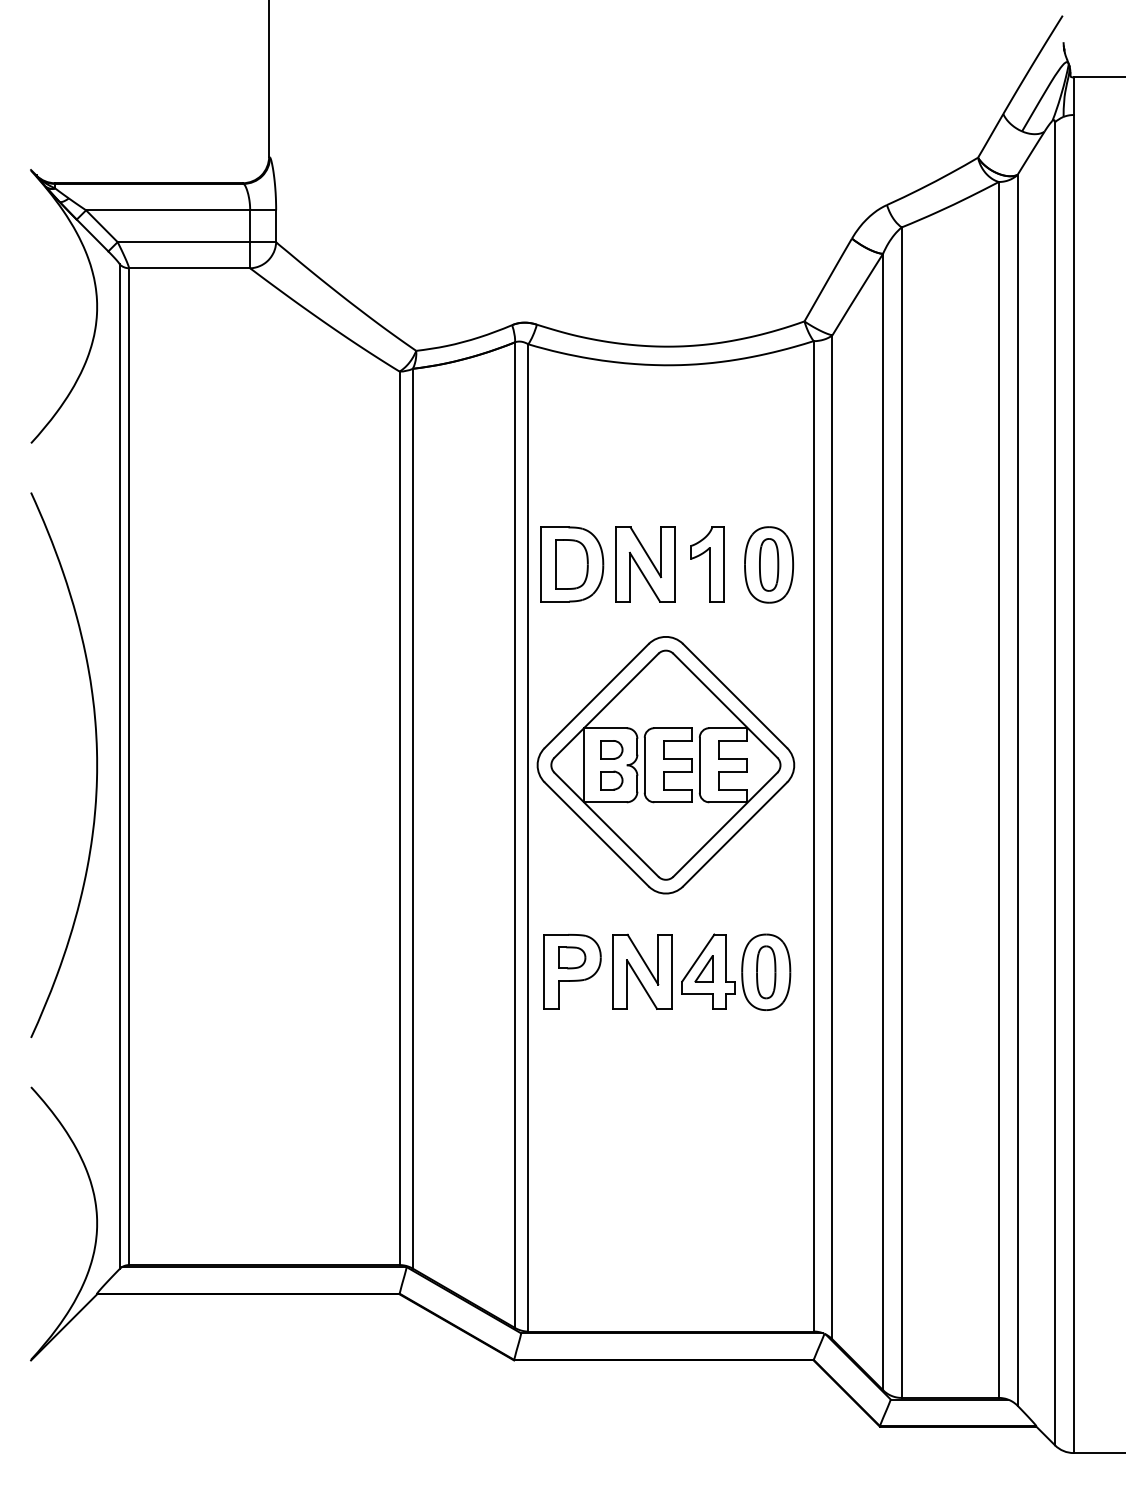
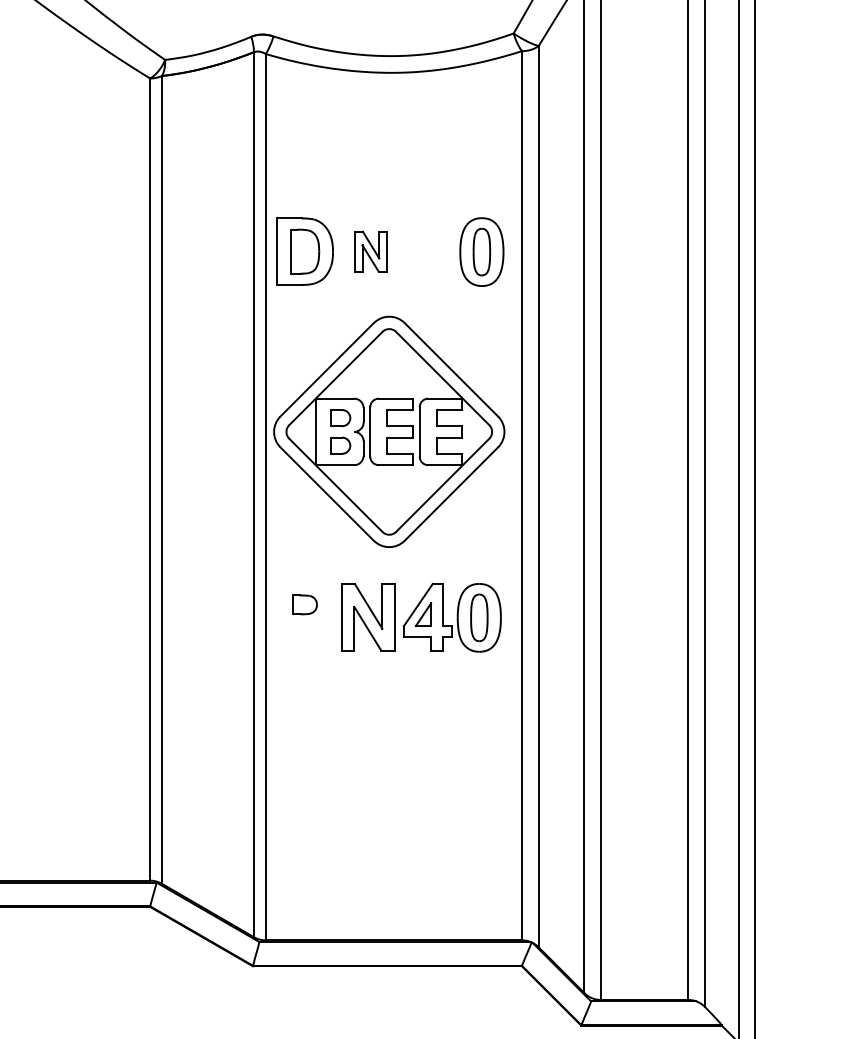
part: (645, 564) -> (370, 251), size x0.6
part: (707, 564) -> (426, 251), removed
part: (572, 971) -> (305, 617), removed

